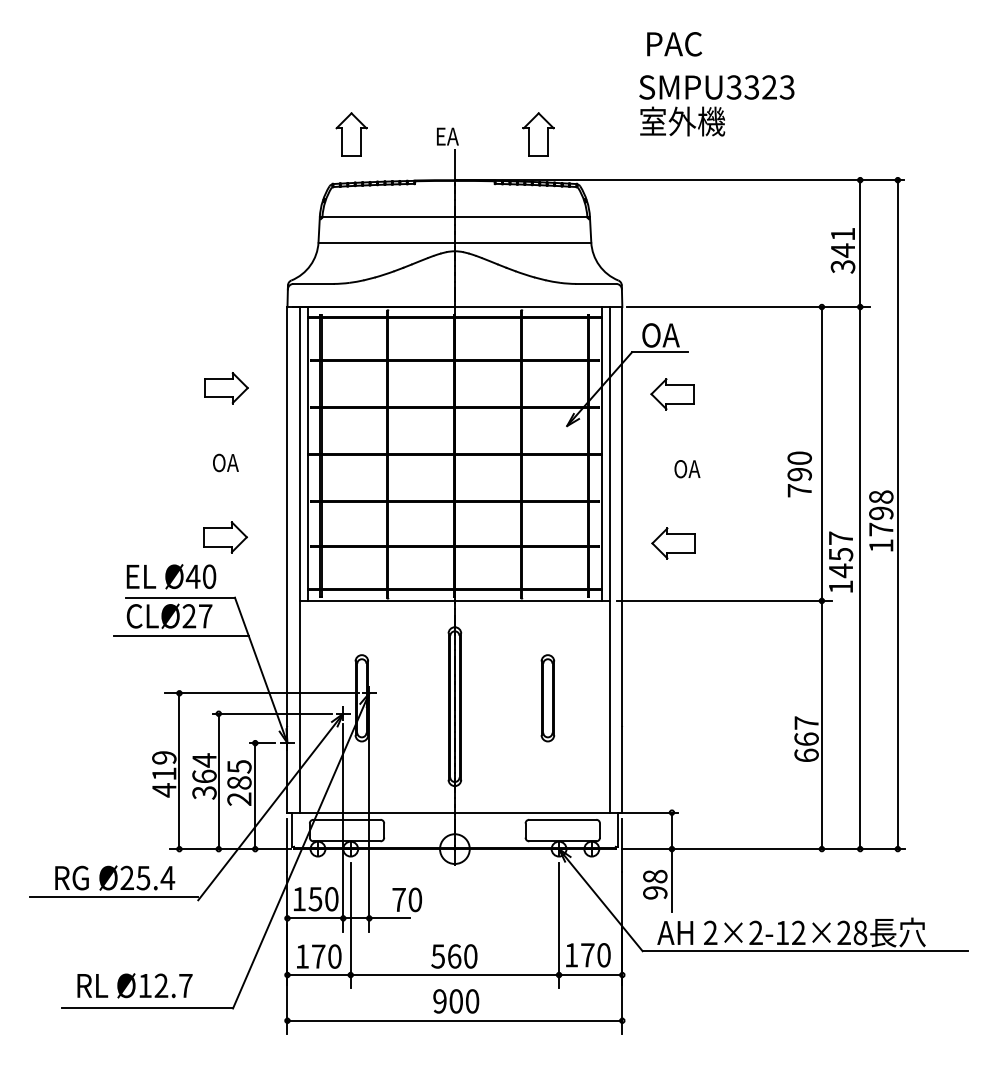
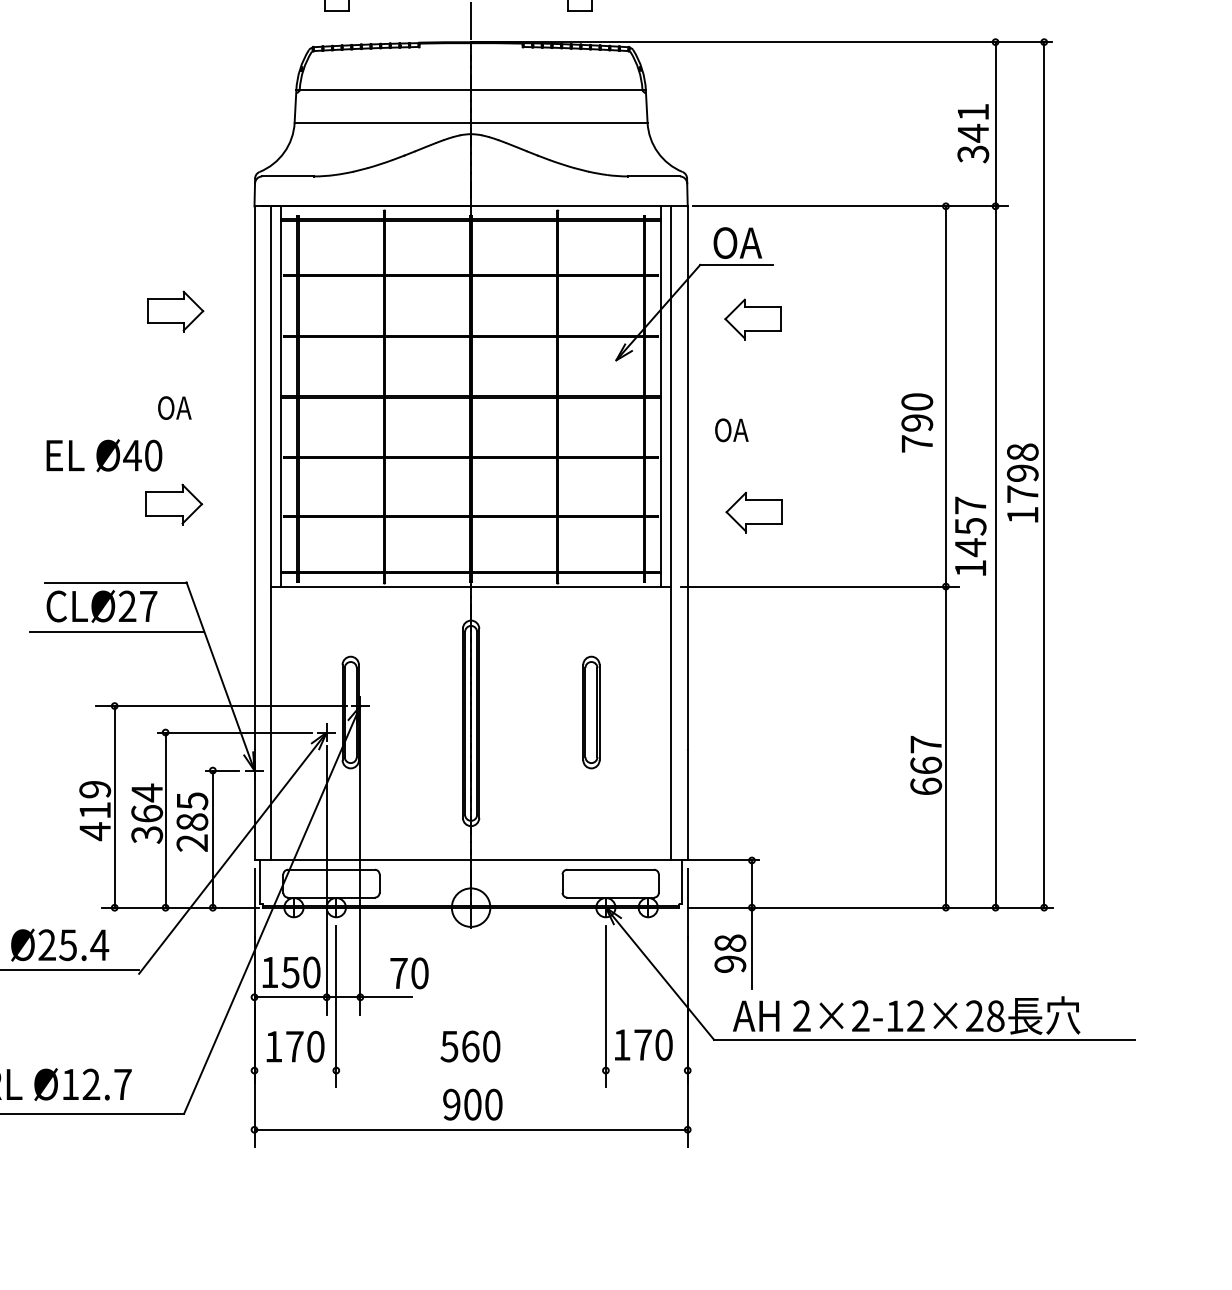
text: (687, 469) -> (731, 430), moved
text: (171, 576) -> (104, 455), moved
line: (454, 975) -> (470, 1071), removed

